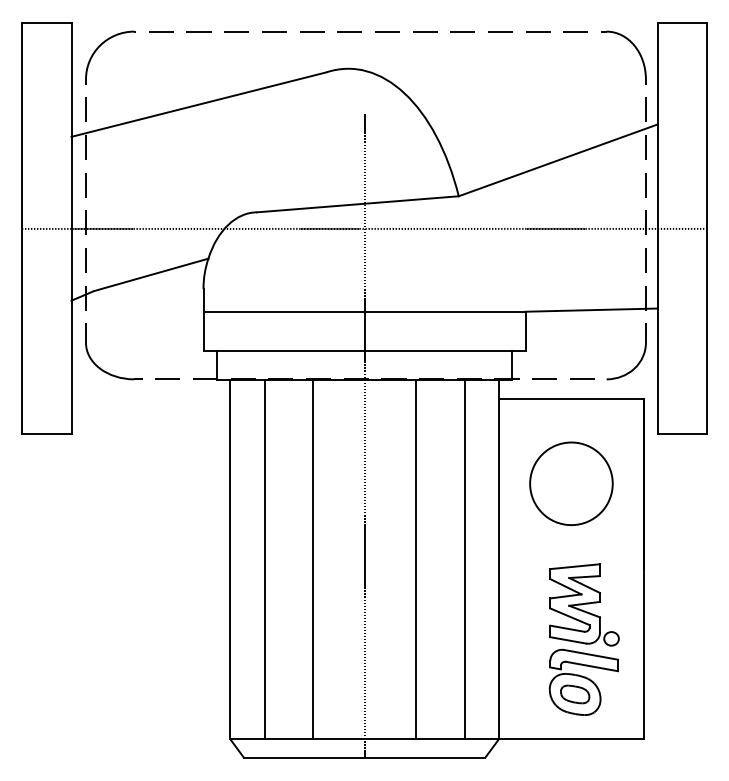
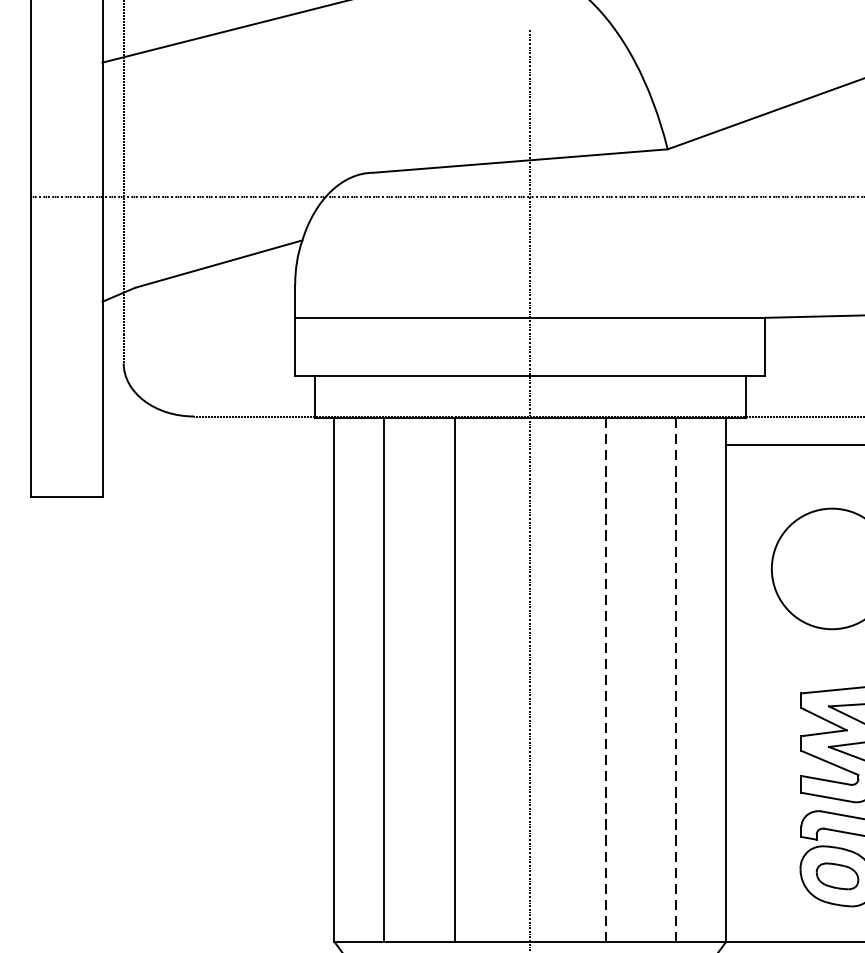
line: (416, 560) -> (606, 680), solid -> dashed
line: (464, 560) -> (676, 680), solid -> dashed

